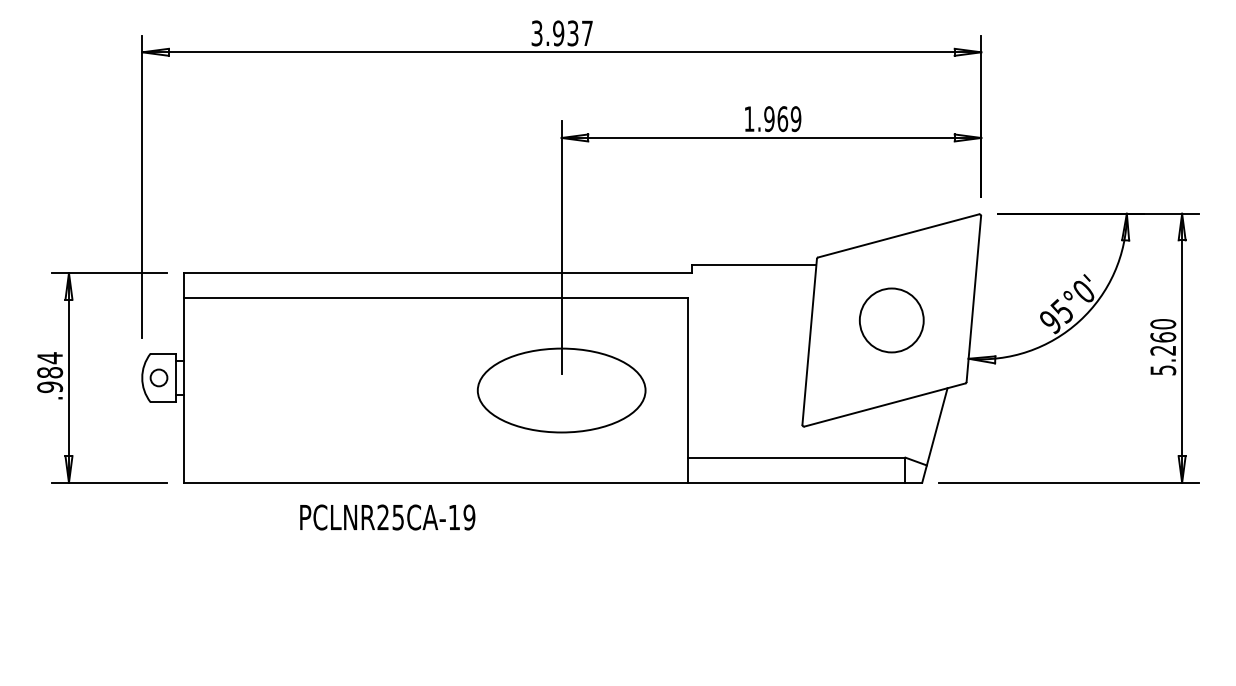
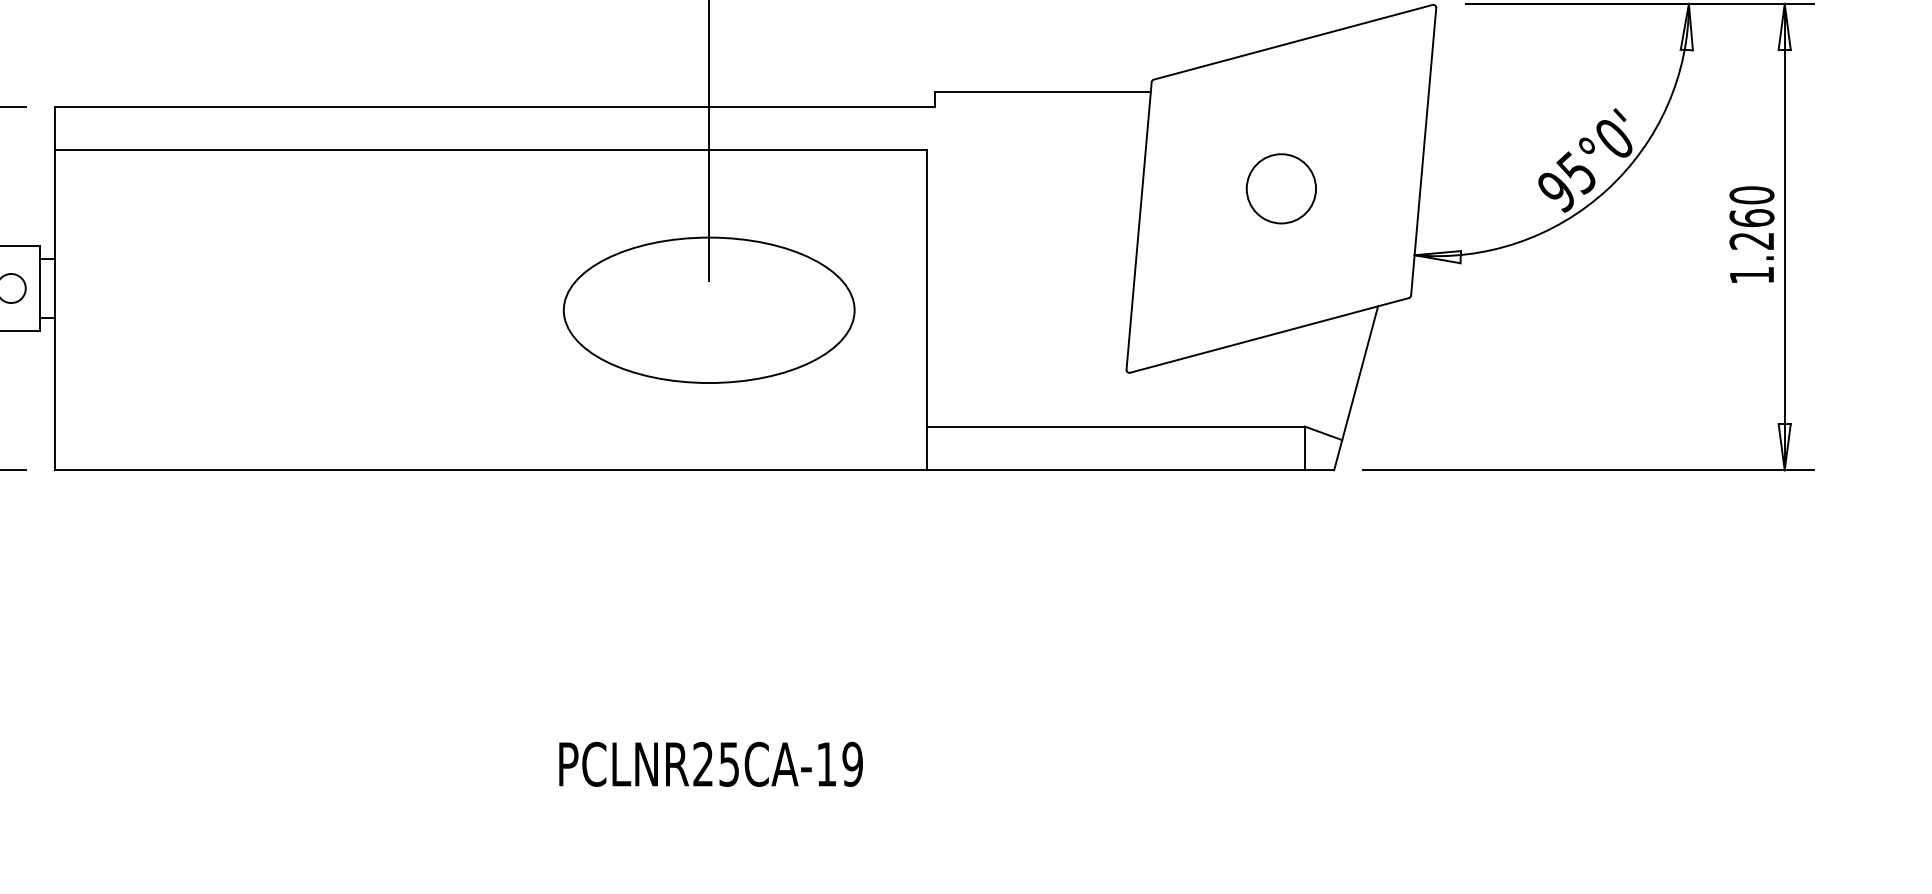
circle: (891, 320) -> (1280, 188), size x0.62
text: (1163, 370) -> (1752, 275), 5.260 -> 1.260
text: (387, 517) -> (710, 764), moved

